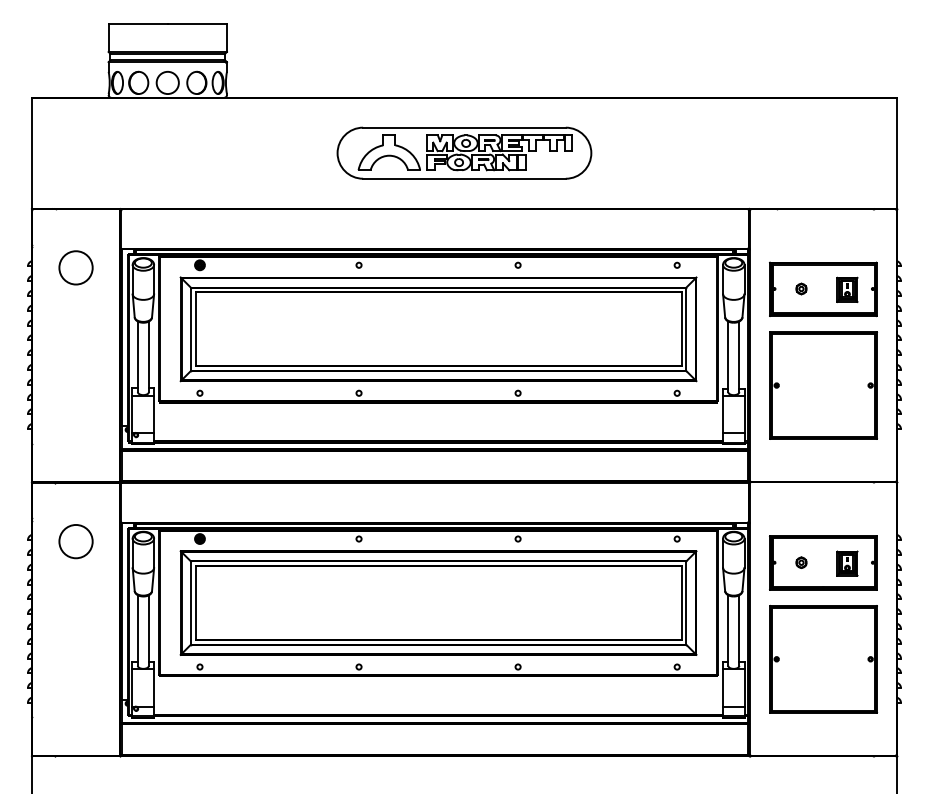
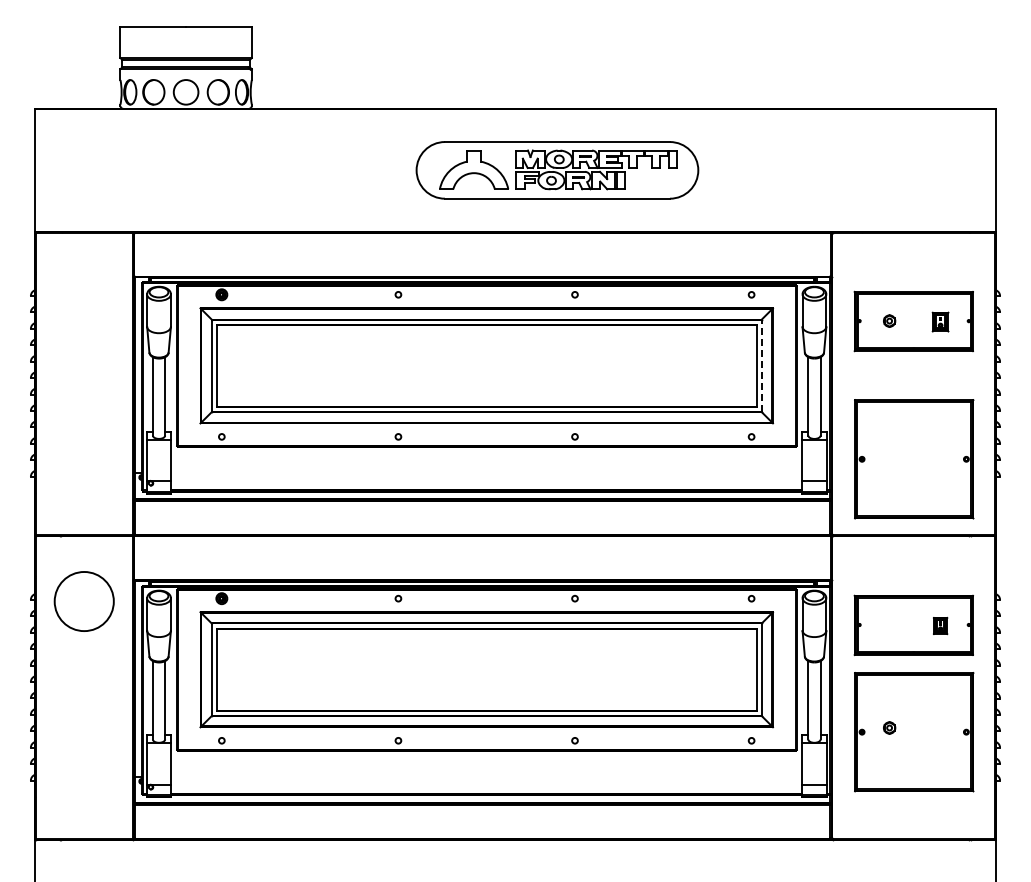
part: (464, 153) -> (557, 170), moved
circle: (75, 267) -> (83, 297), removed
part: (847, 289) -> (940, 321), size x0.7
line: (686, 328) -> (761, 365), solid -> dashed
part: (823, 385) -> (914, 459), moved
circle: (75, 541) -> (83, 601), size x1.6
part: (801, 562) -> (889, 727), moved
part: (847, 563) -> (940, 625), size x0.6

